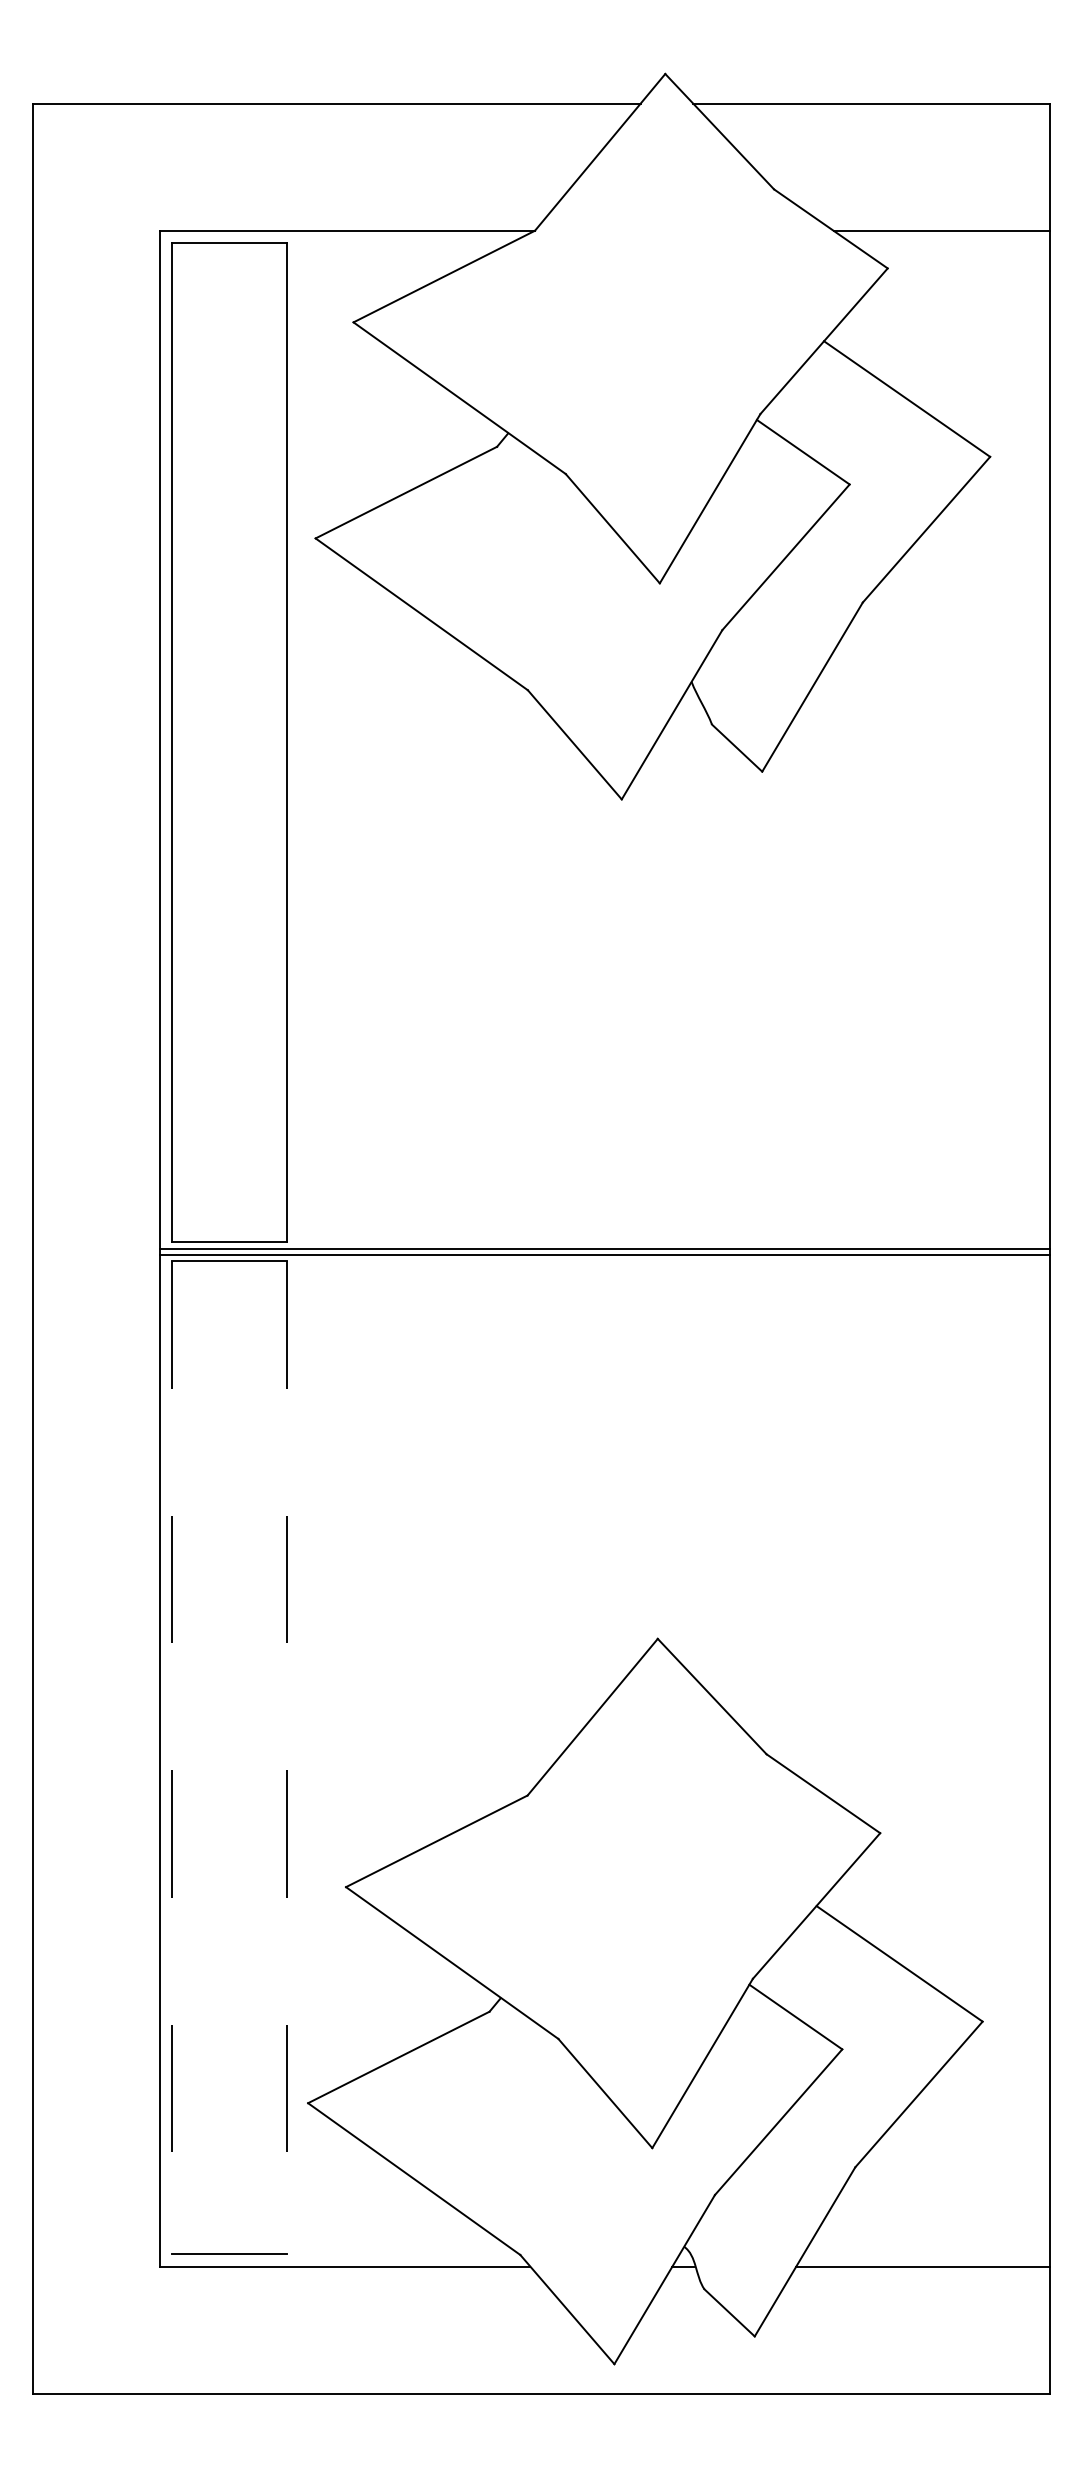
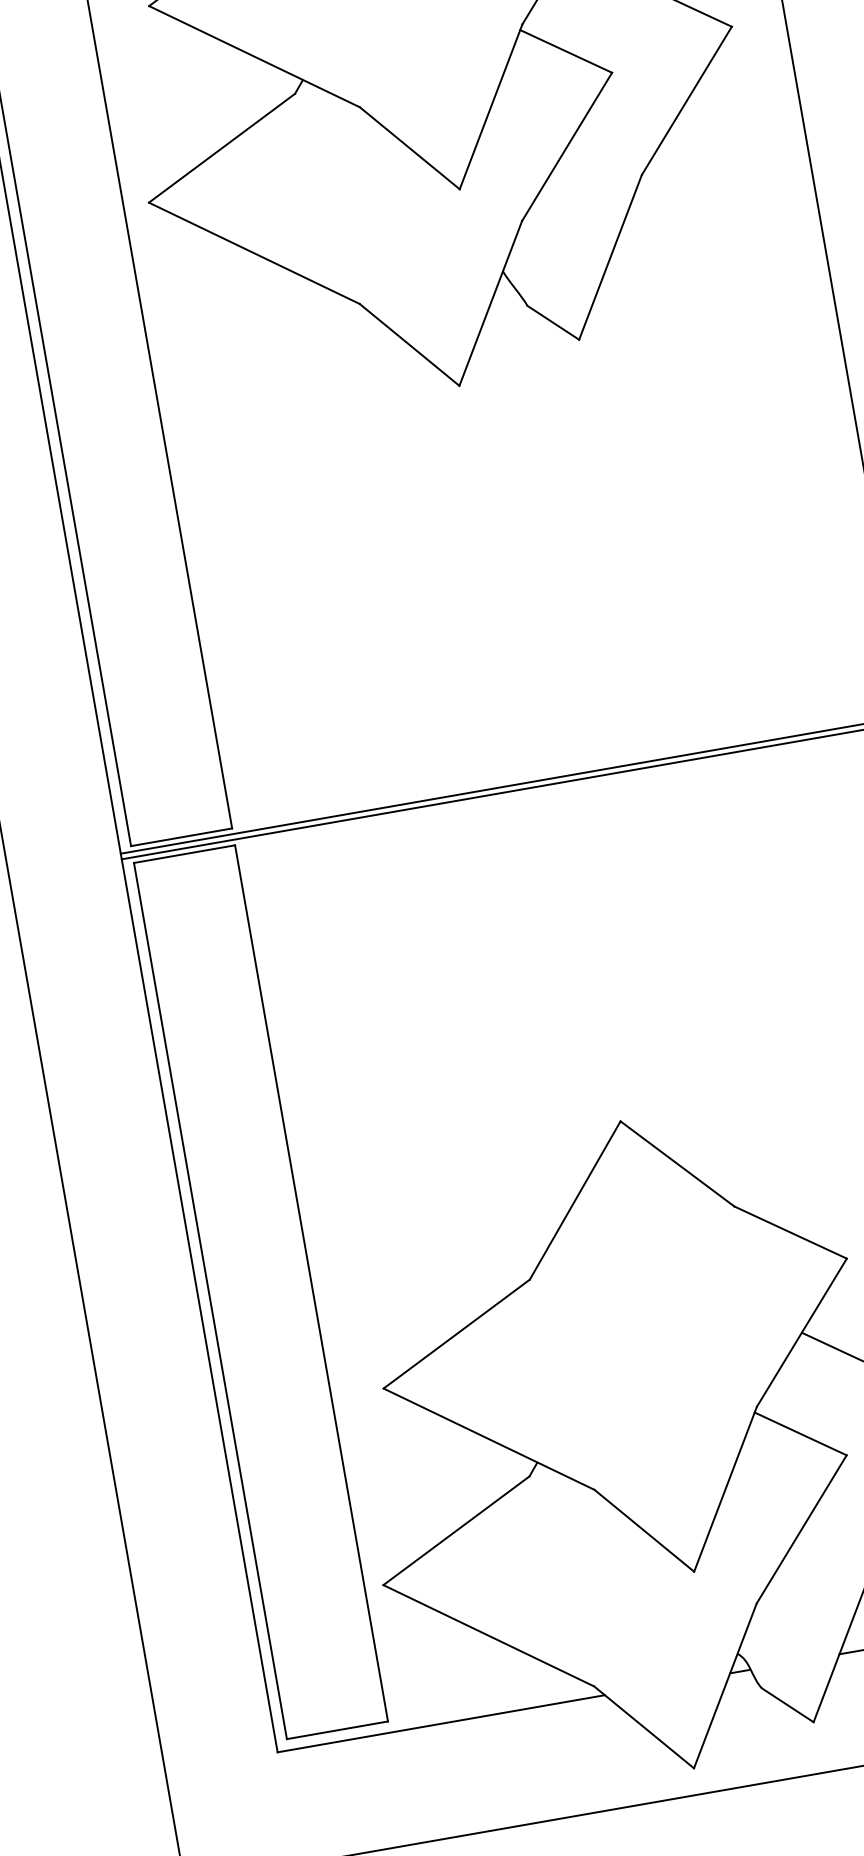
line: (172, 1758) -> (210, 1301), dashed -> solid
line: (287, 1758) -> (312, 1284), dashed -> solid

